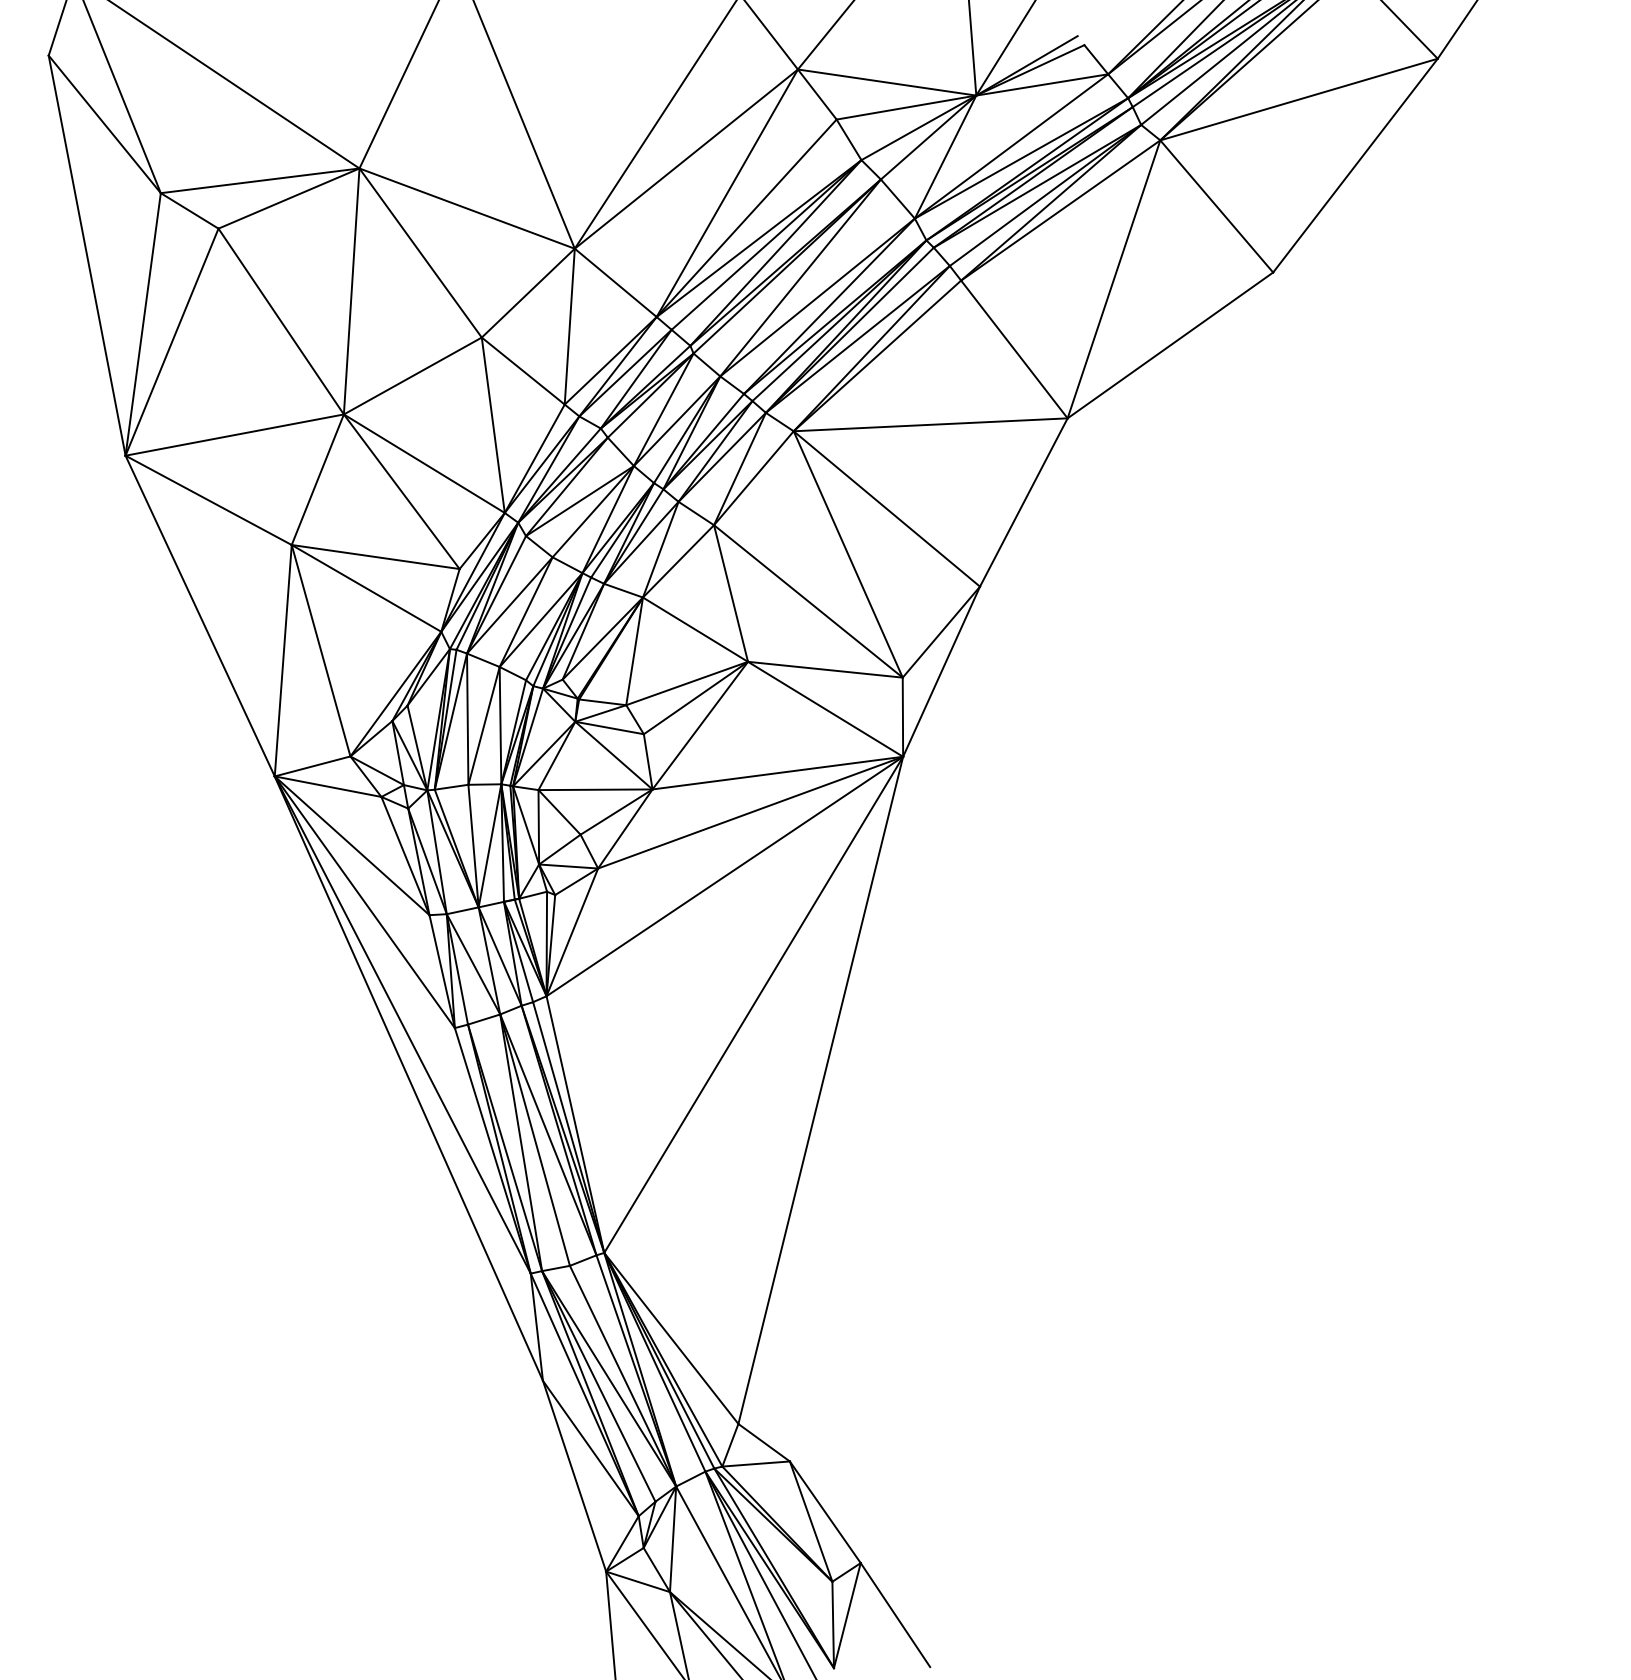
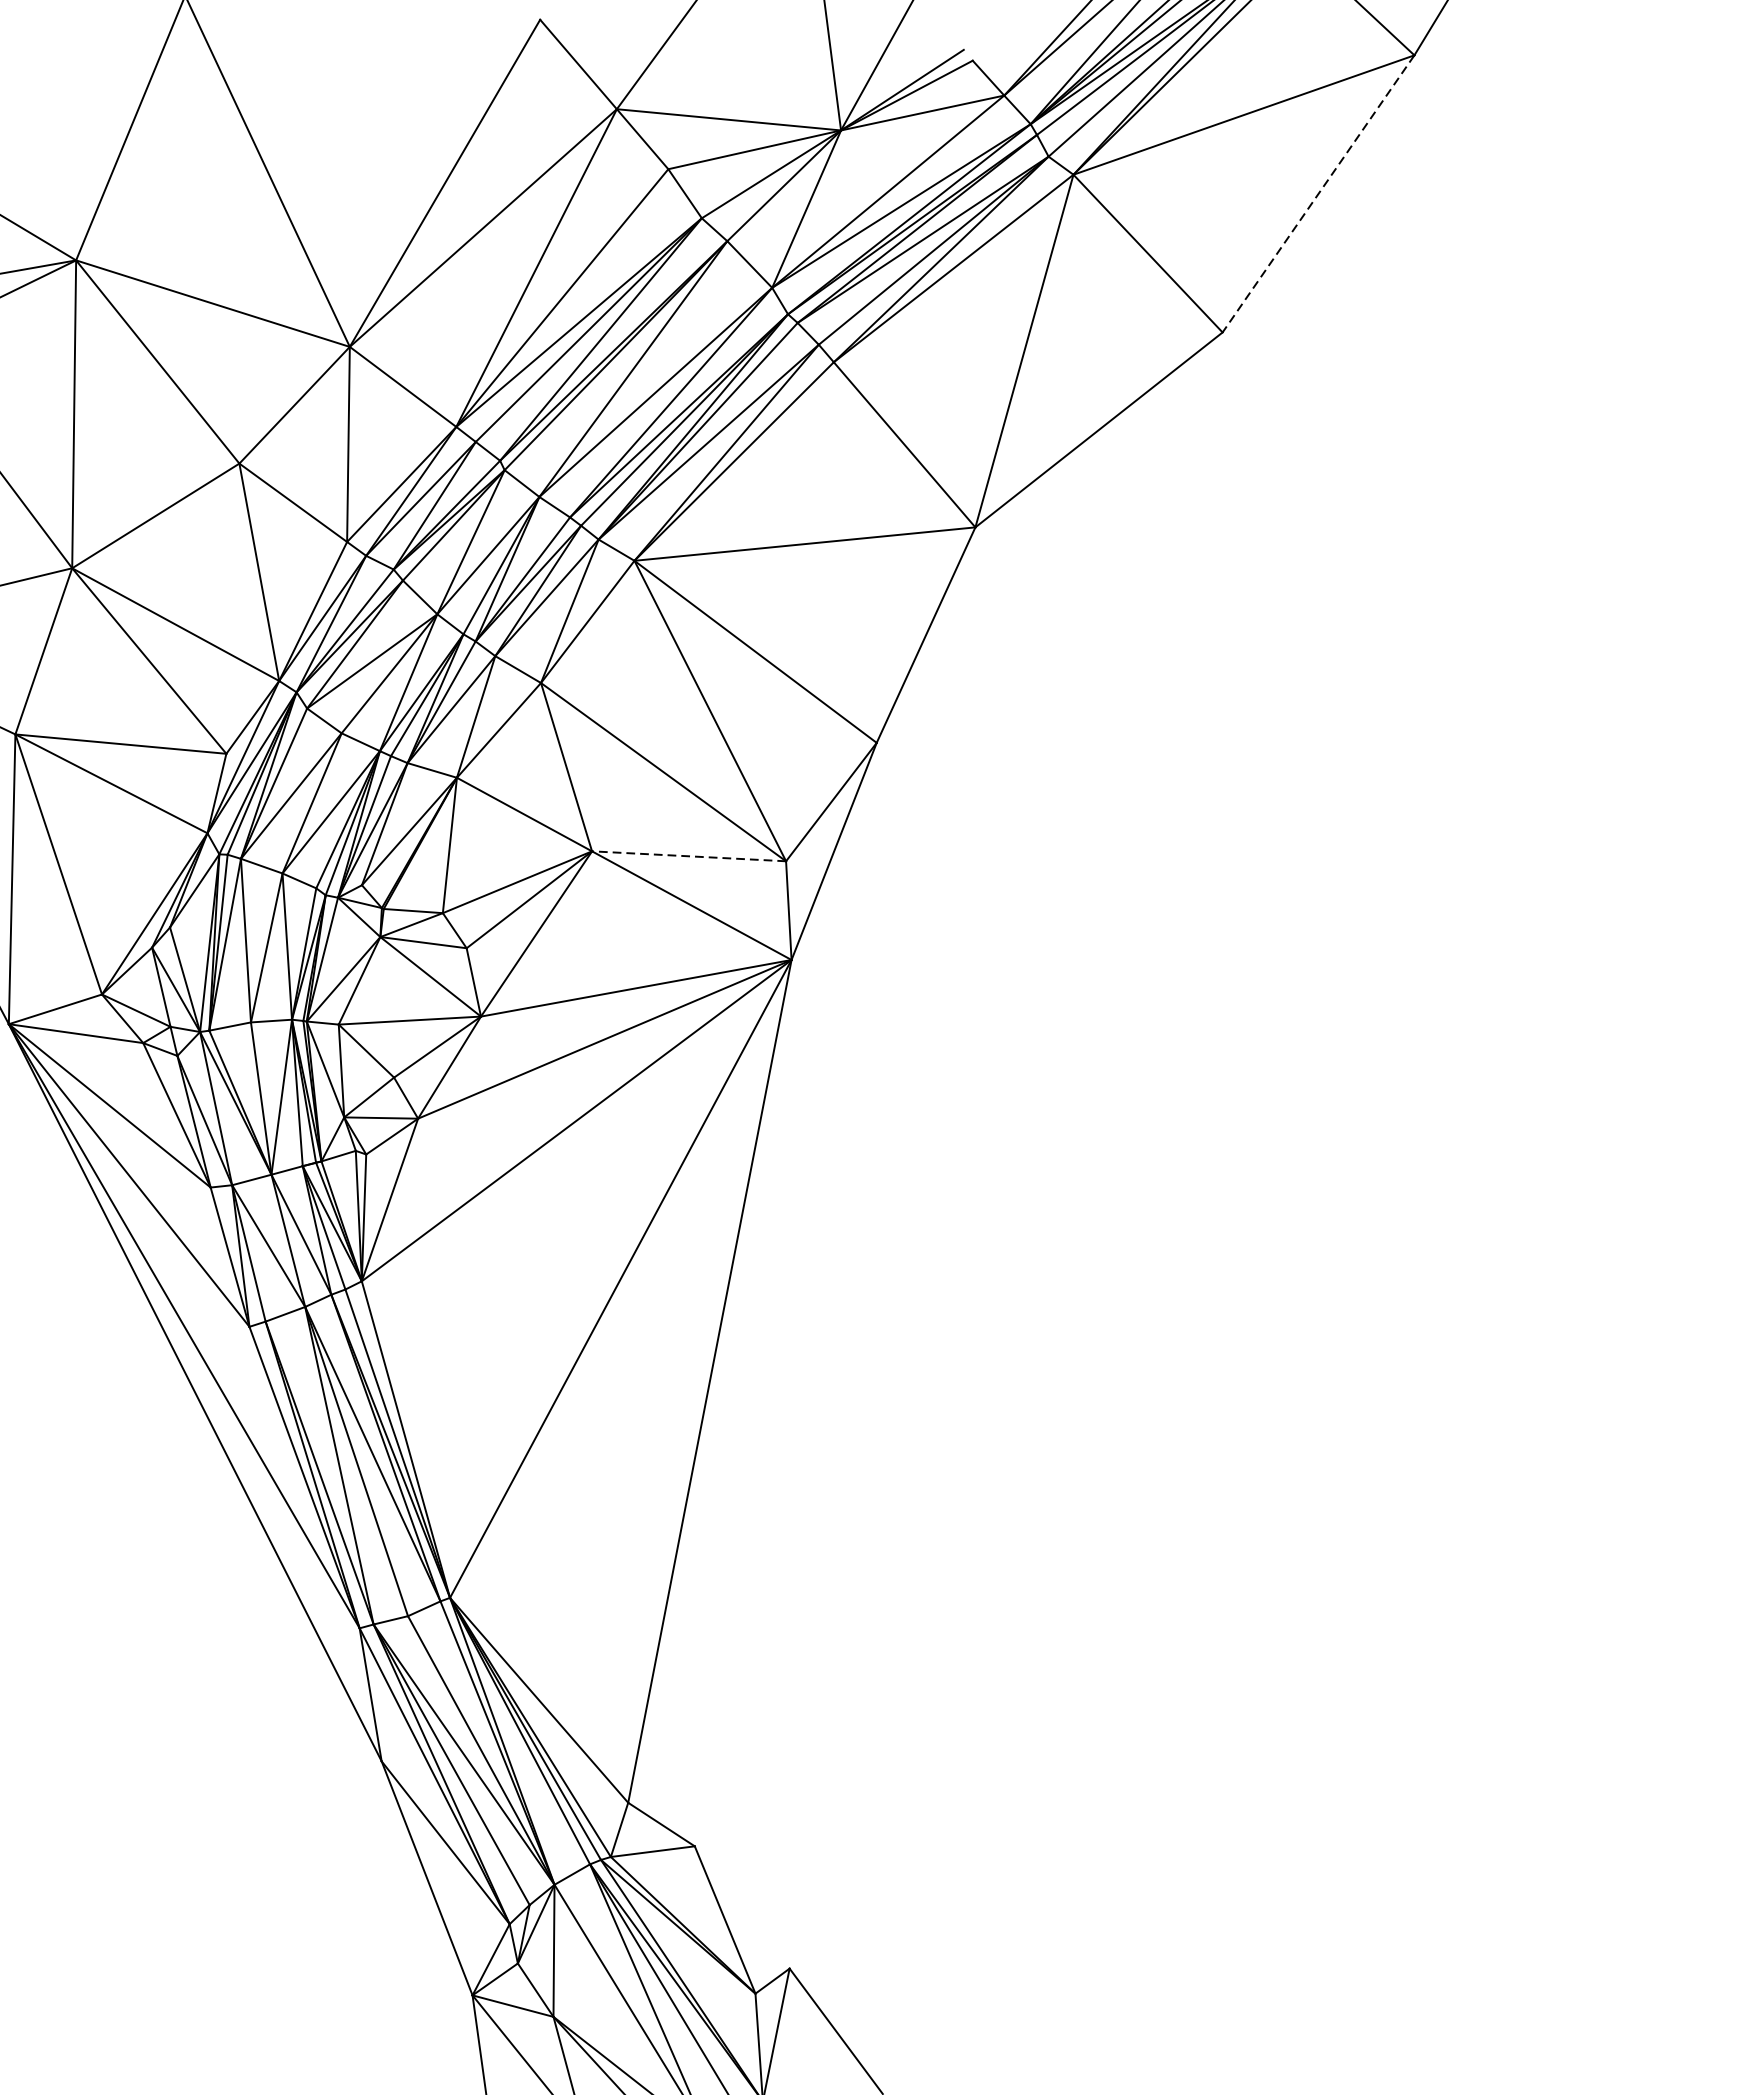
line: (1355, 165) -> (1318, 193), solid -> dashed
line: (825, 669) -> (689, 856), solid -> dashed
line: (824, 1512) -> (741, 1907), removed

